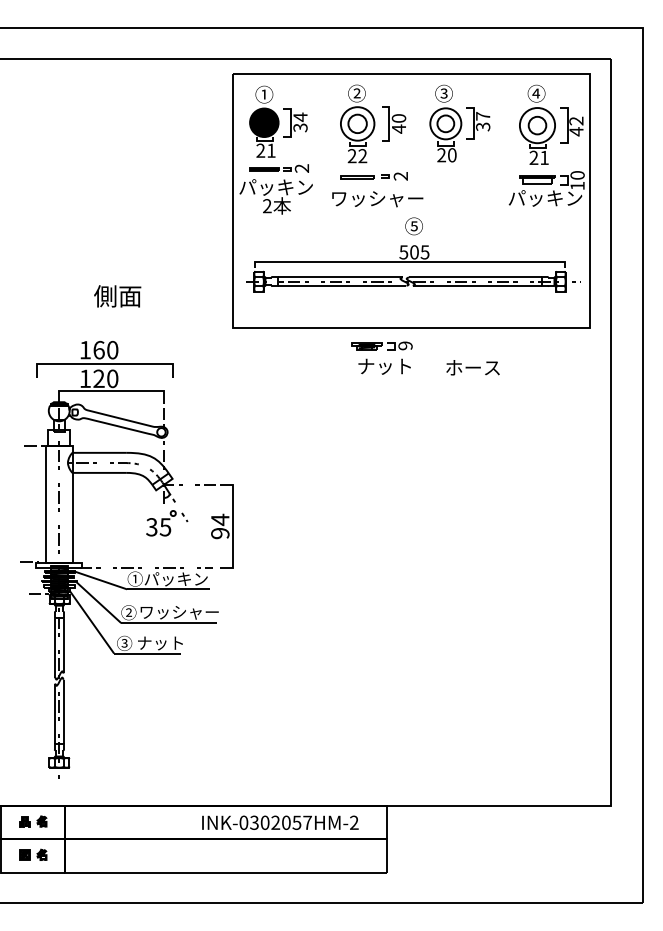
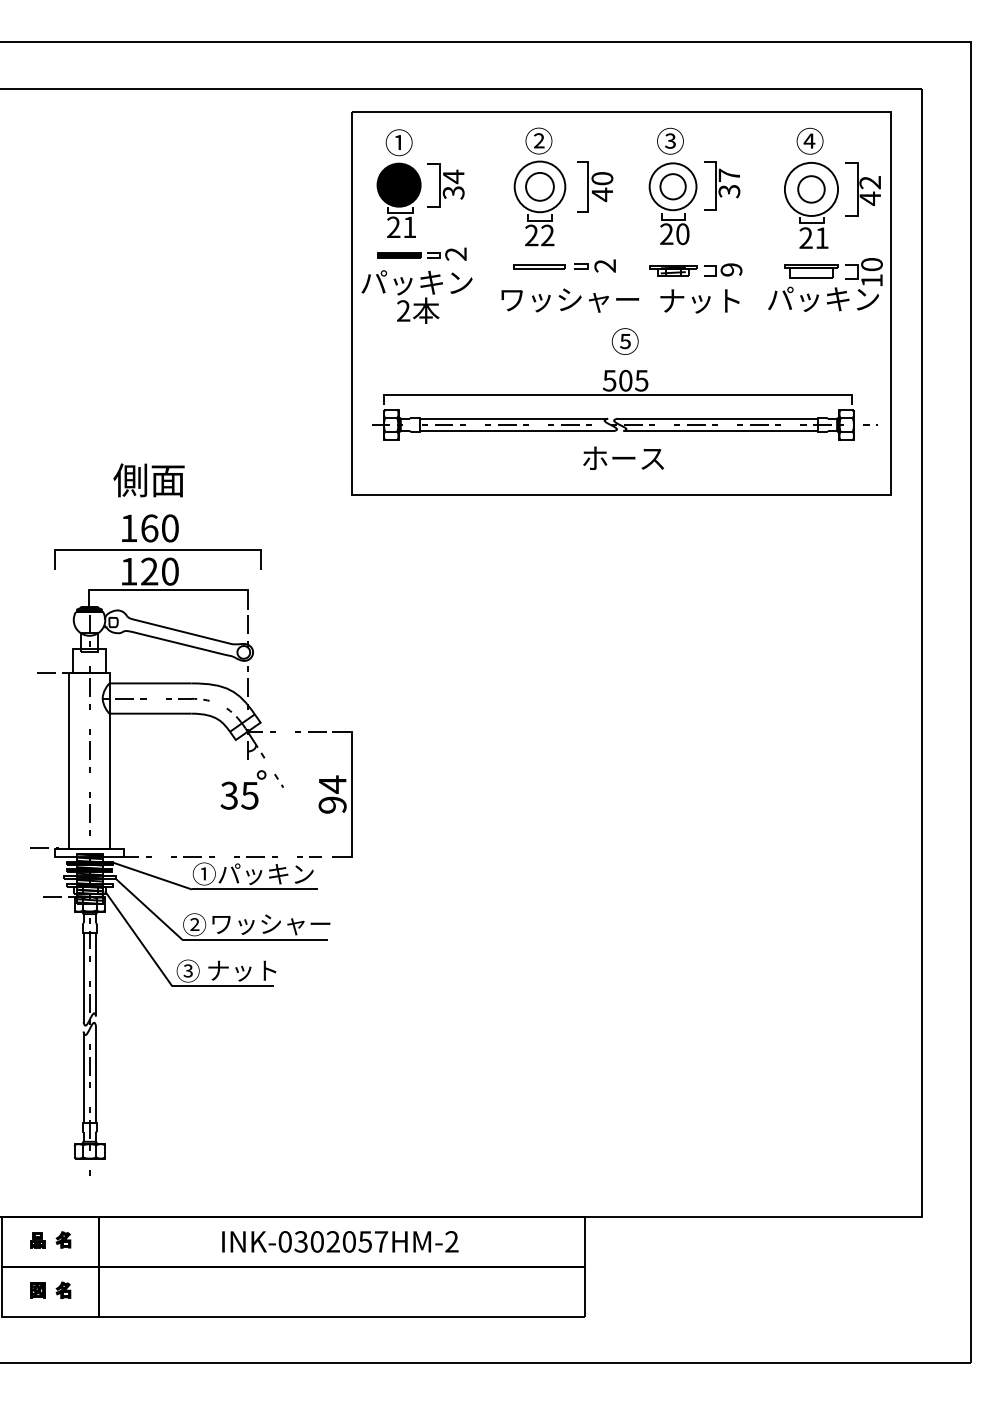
text: (117, 296) -> (148, 480), moved
part: (381, 357) -> (695, 287), moved
text: (472, 367) -> (622, 457), moved
text: (280, 822) -> (340, 1241), moved

